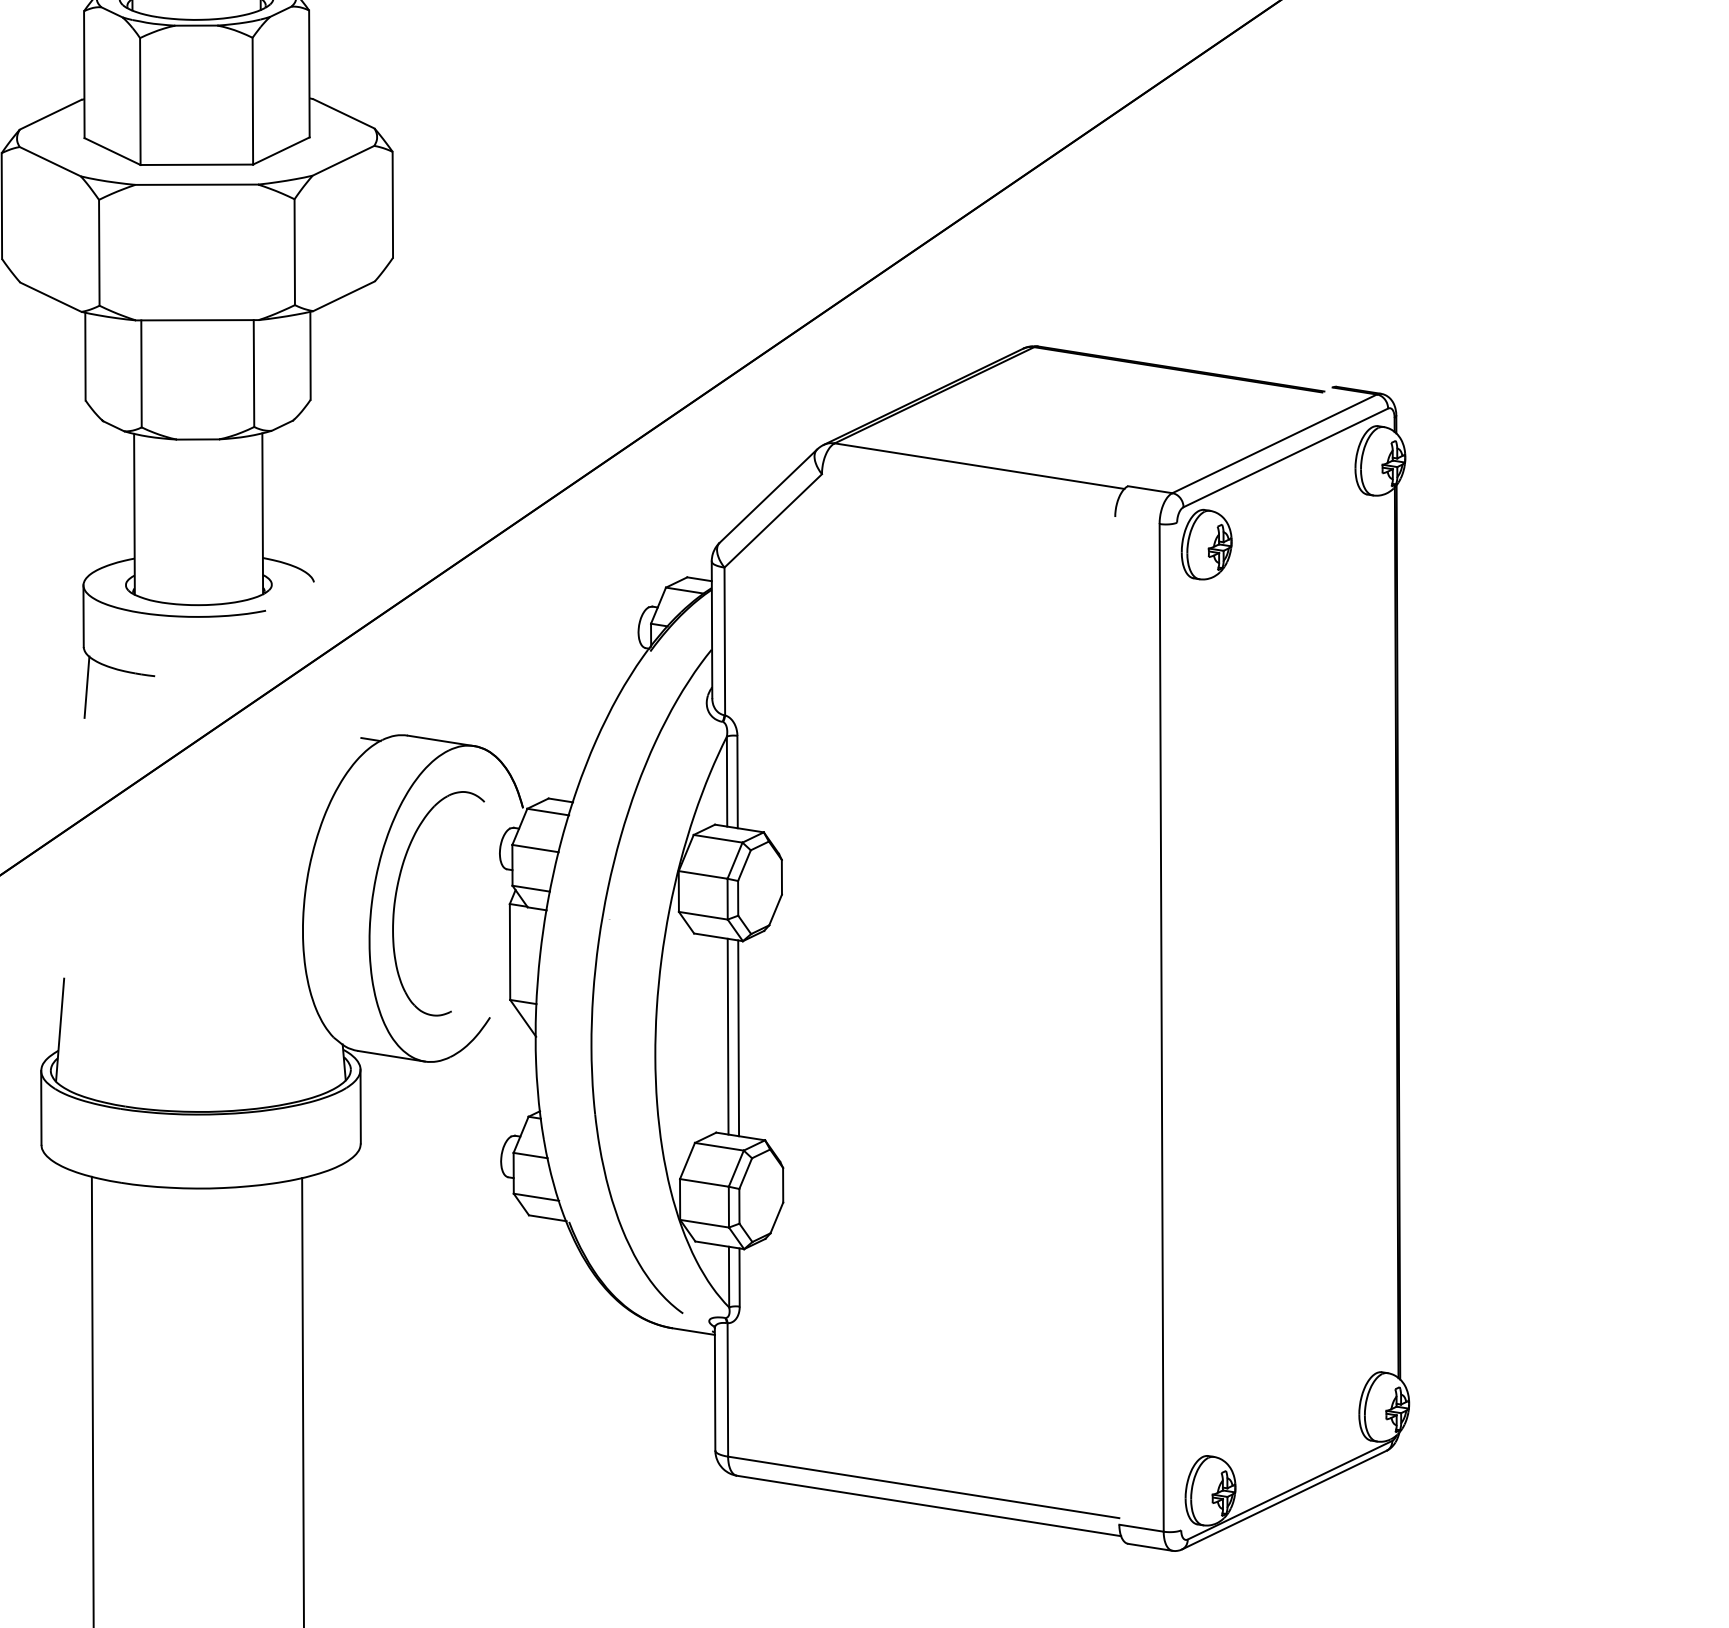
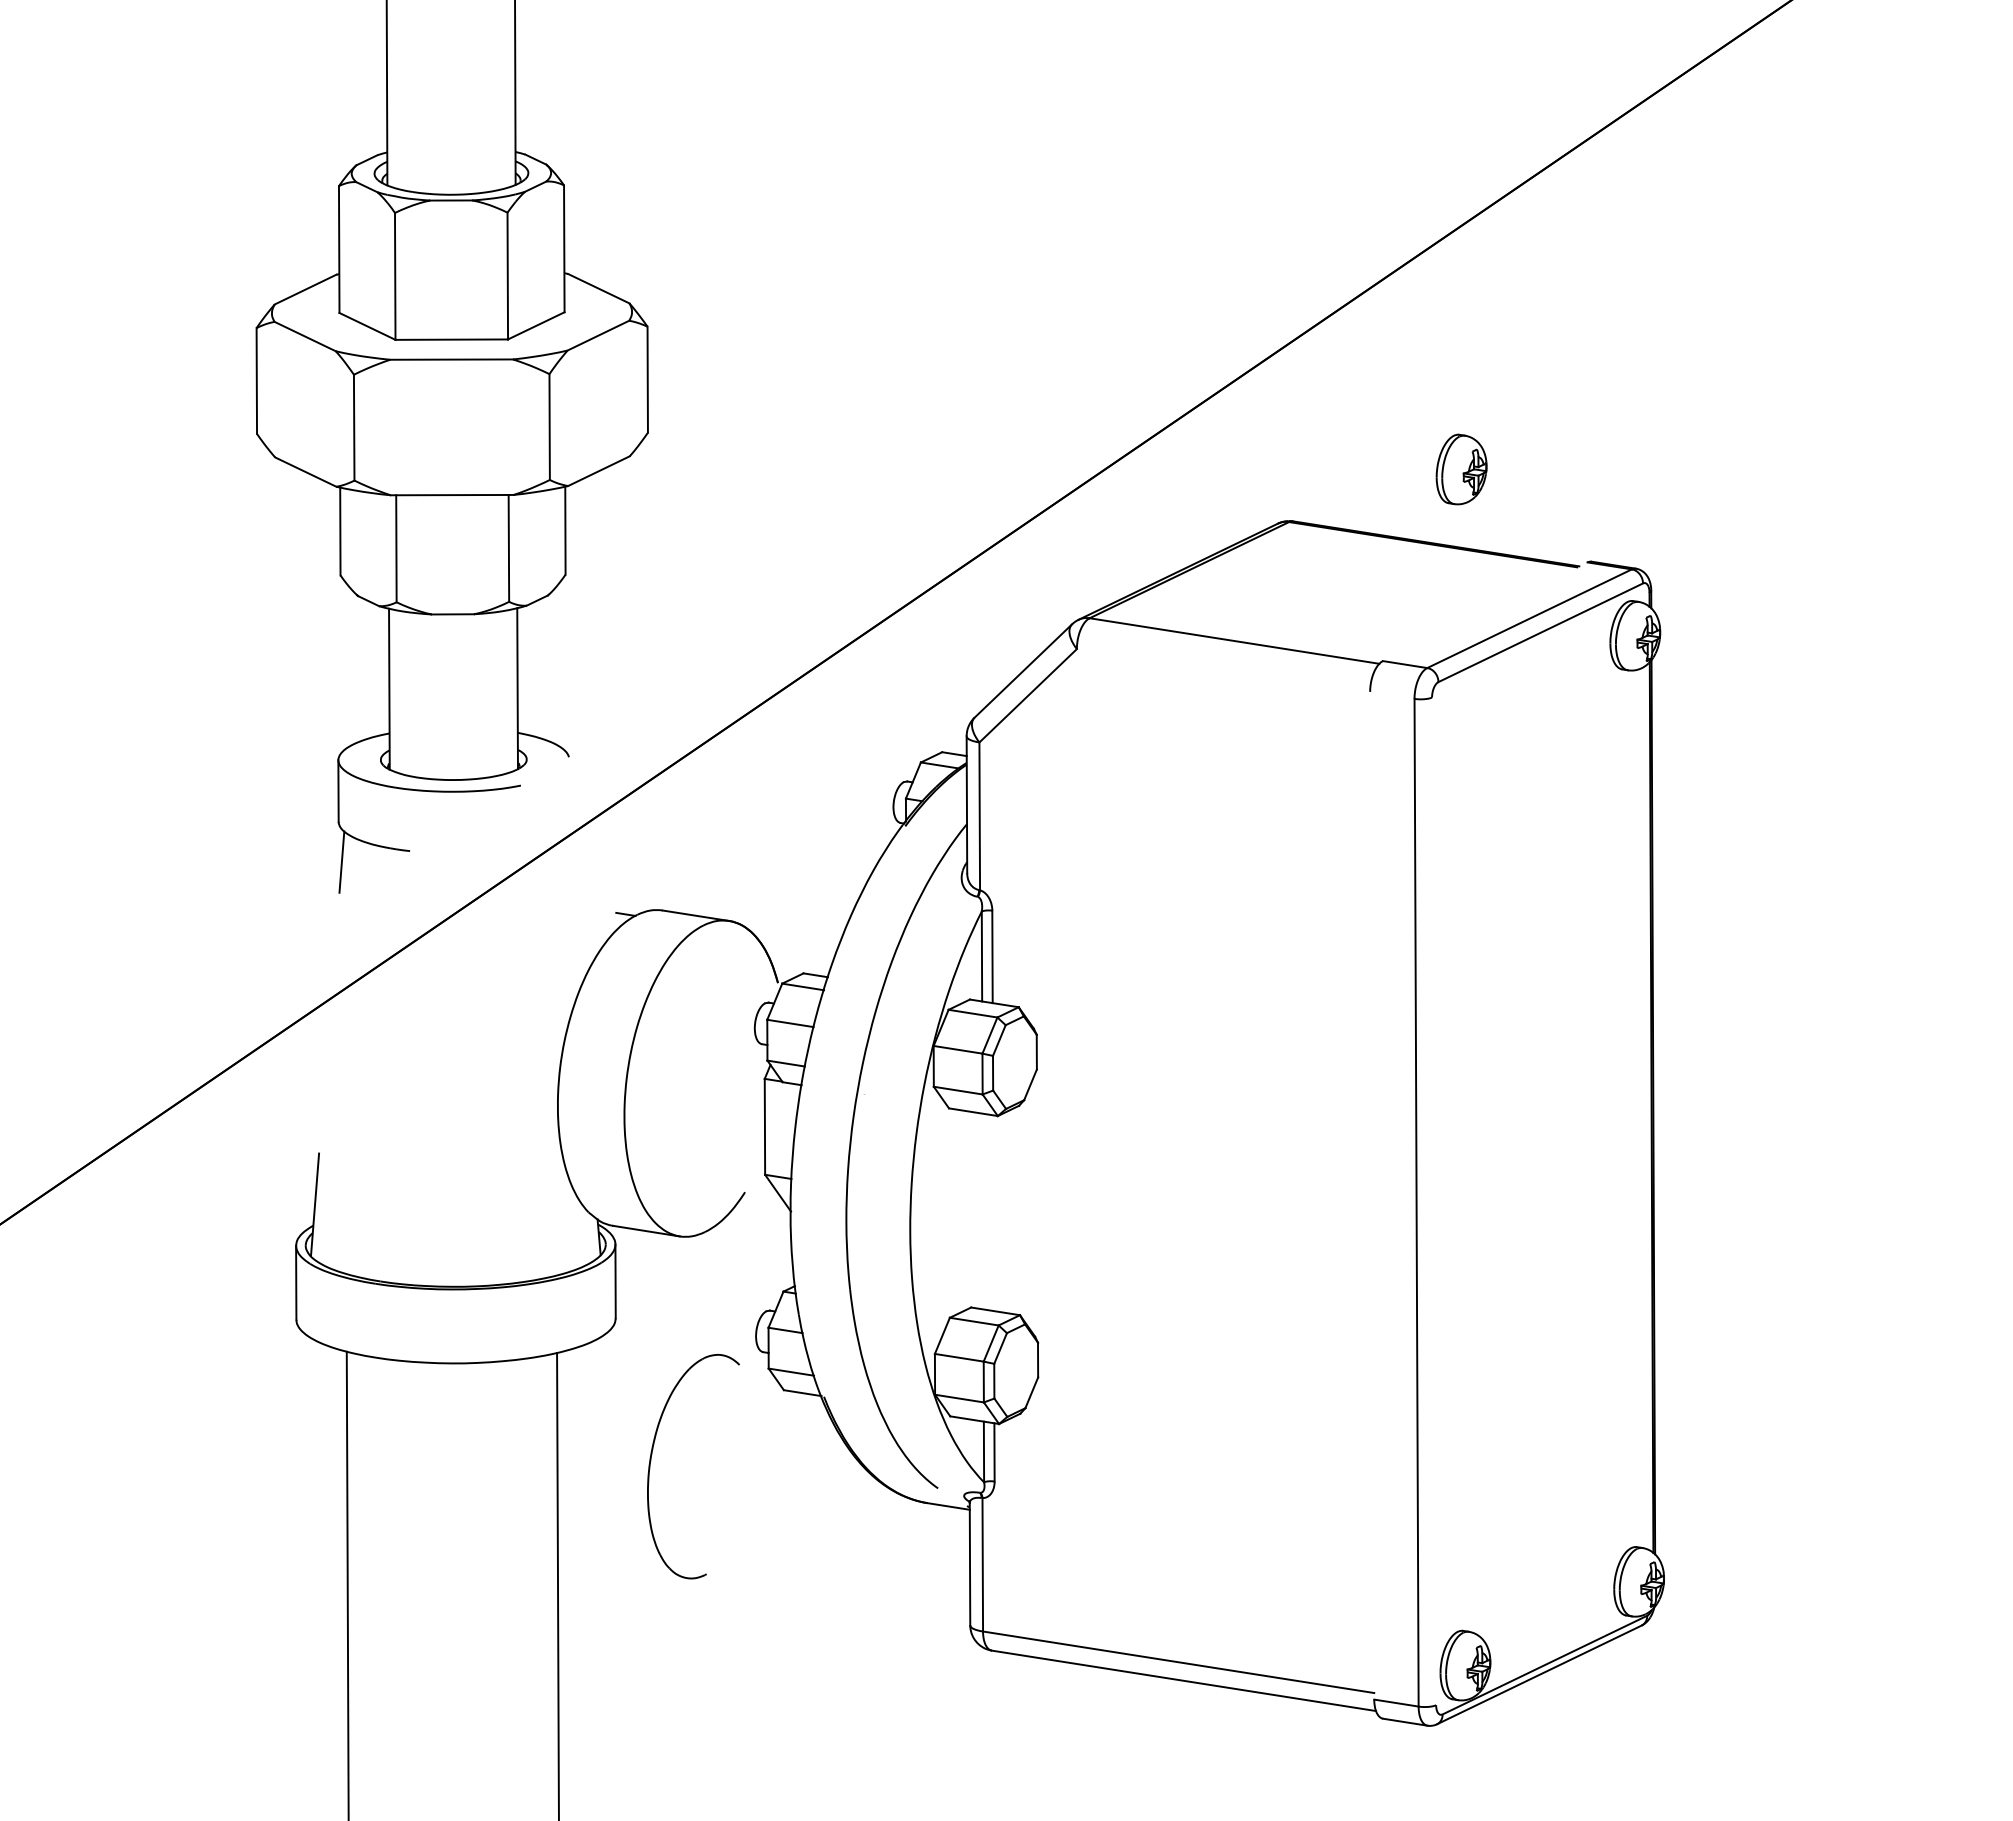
part: (1206, 544) -> (1461, 469), moved
part: (396, 898) -> (651, 1461), moved
line: (727, 1036) -> (982, 1211), removed
line: (738, 1038) -> (993, 1213), removed

